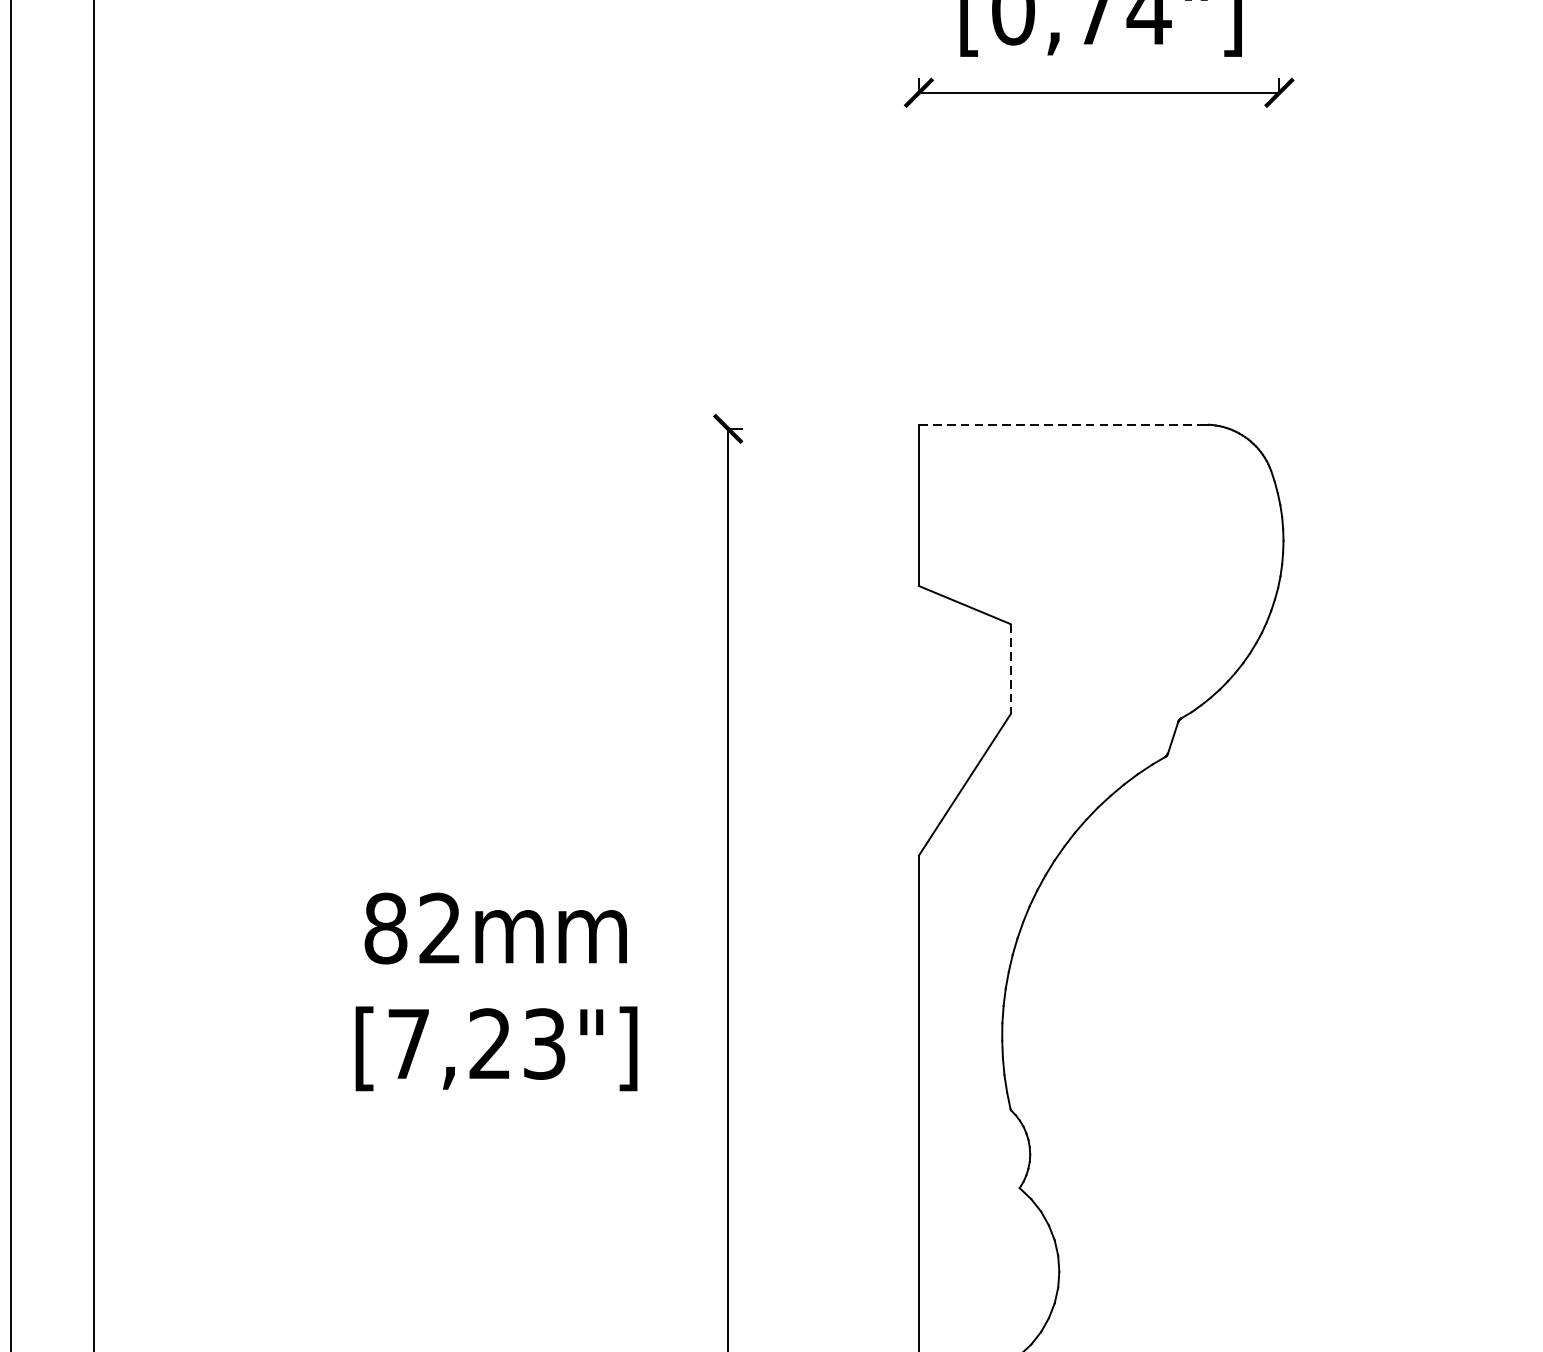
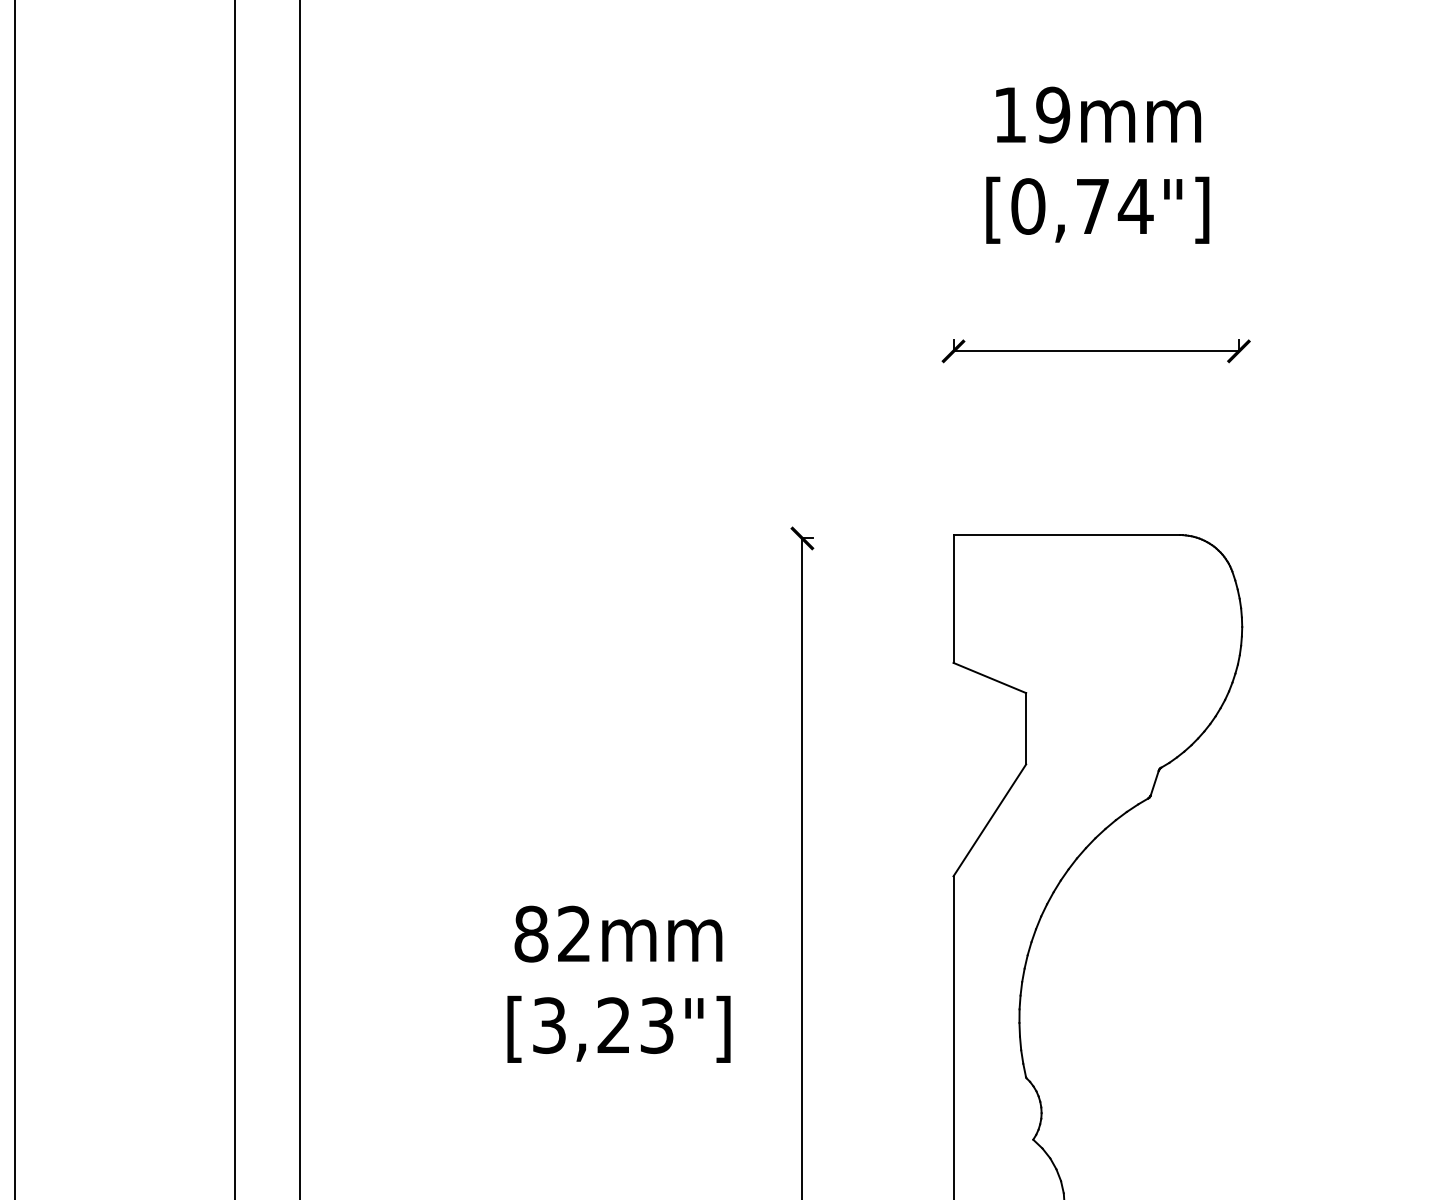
part: (1098, 93) -> (1095, 351), moved
line: (1062, 425) -> (1067, 535), dashed -> solid
line: (1011, 668) -> (1026, 728), dashed -> solid
text: (408, 1043) -> (549, 1025), [7,23"] -> [3,23"]

